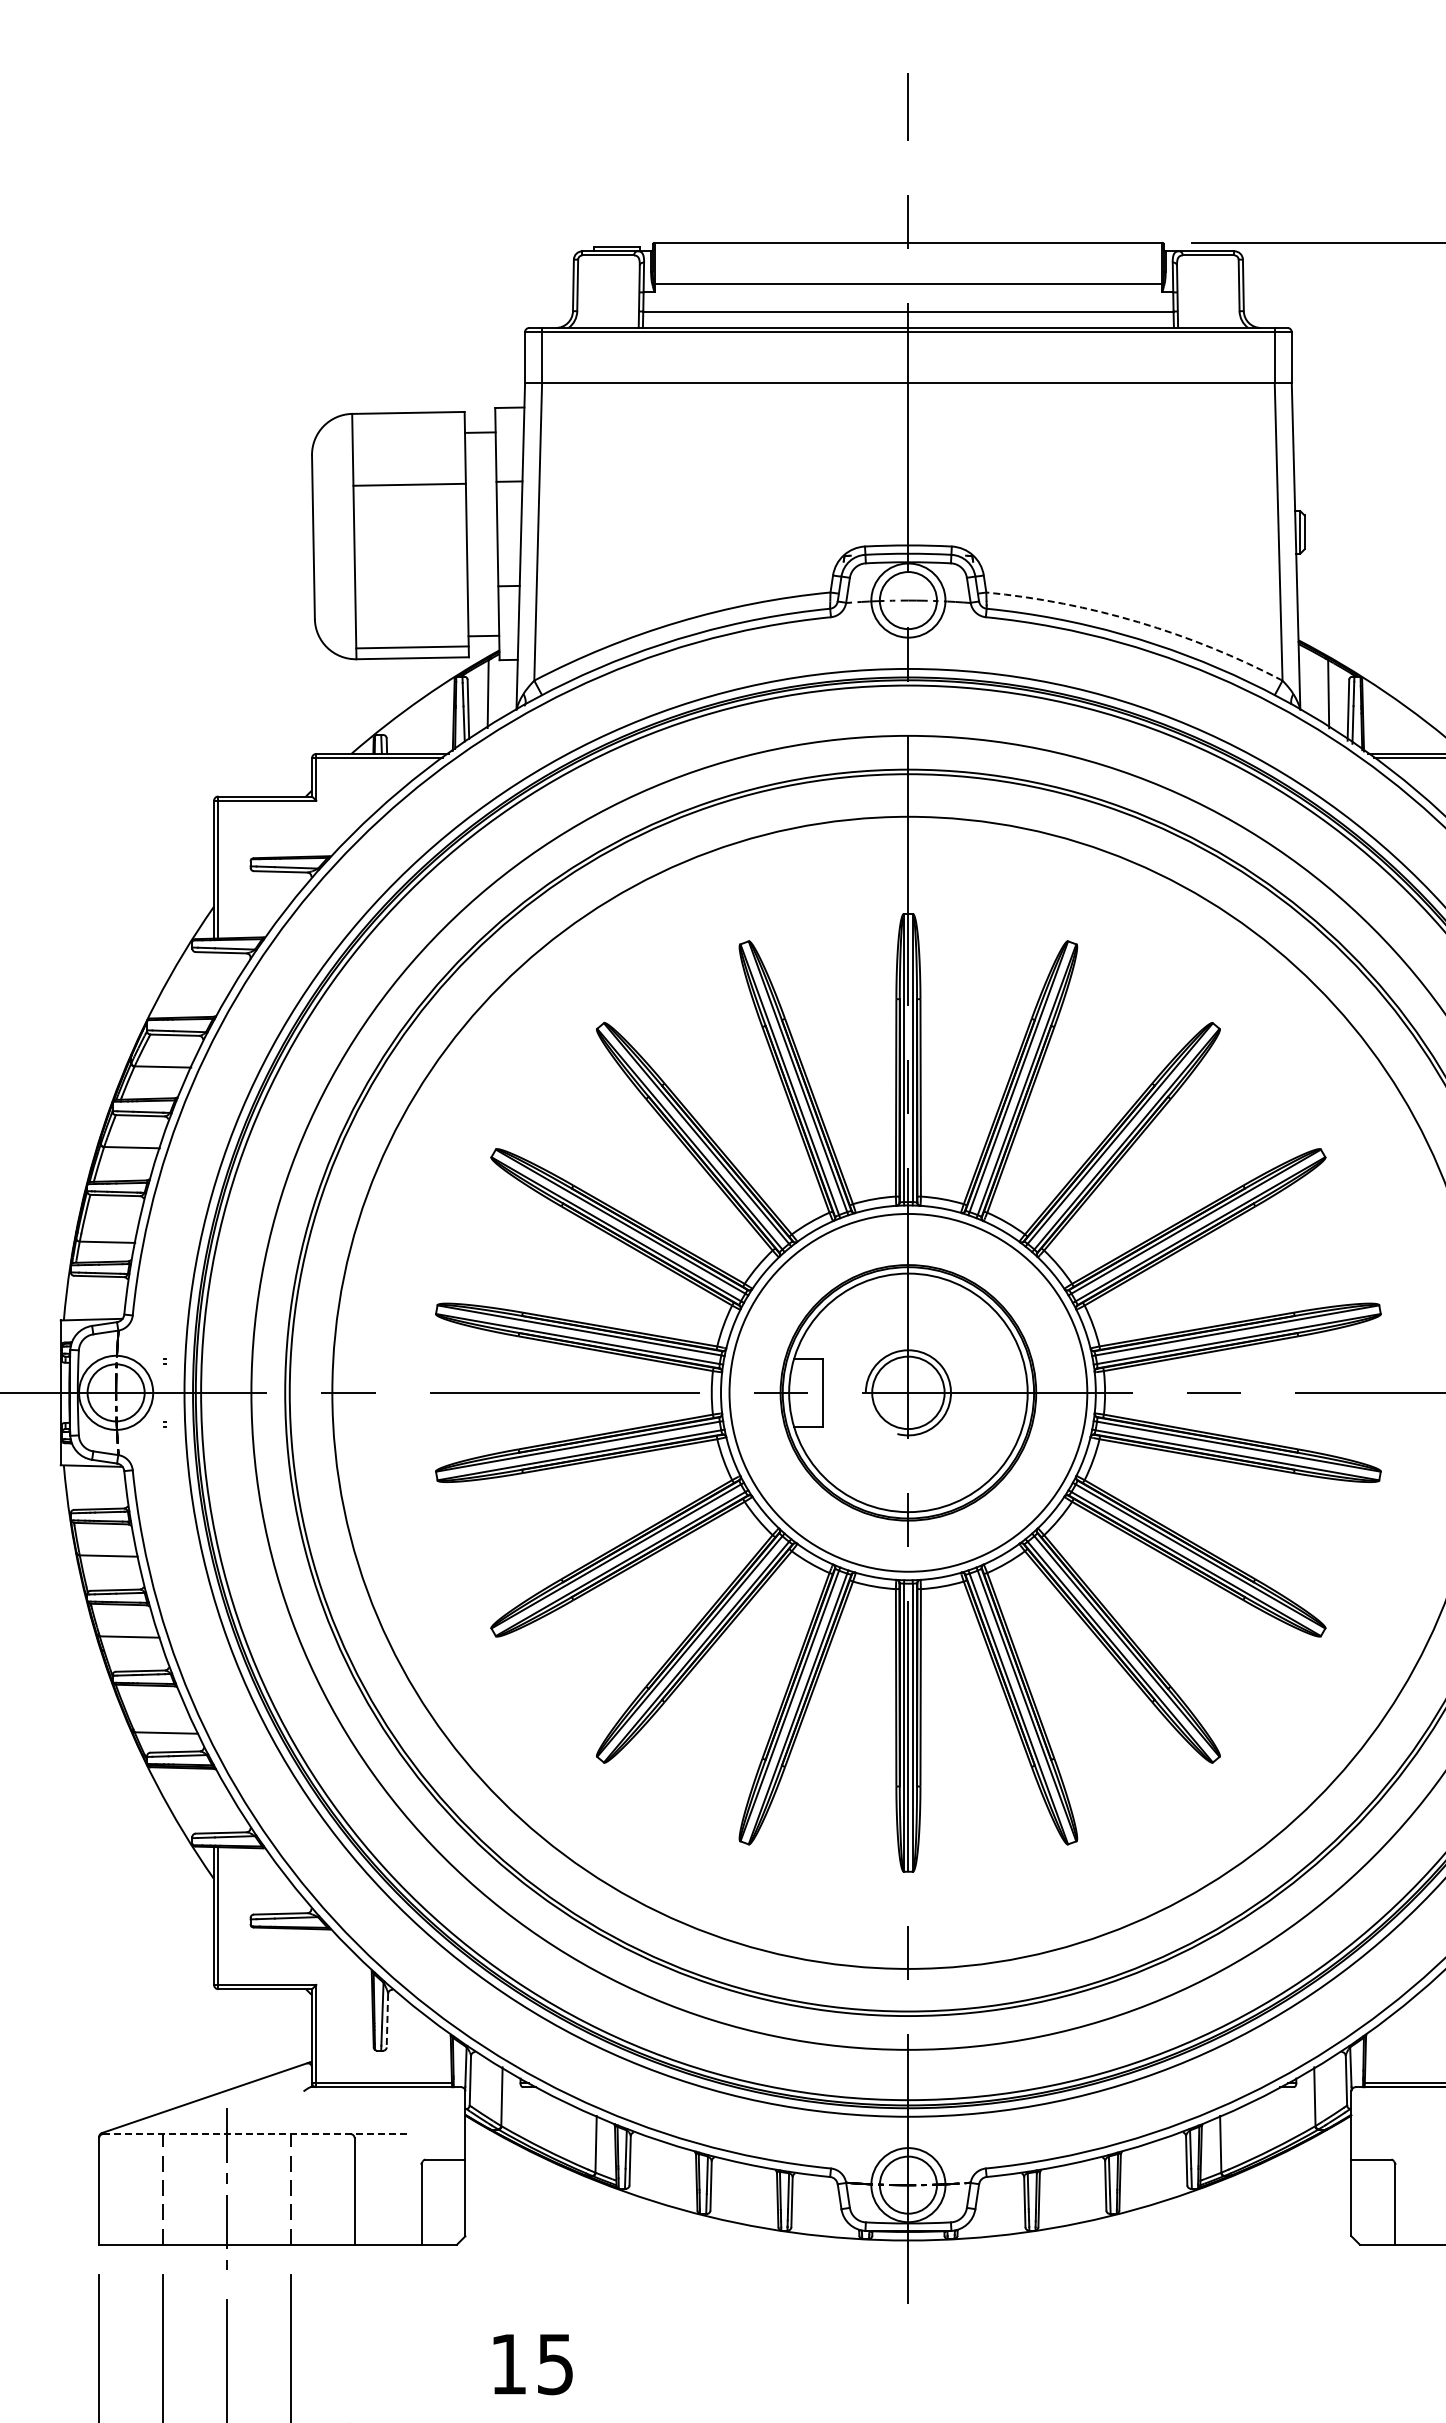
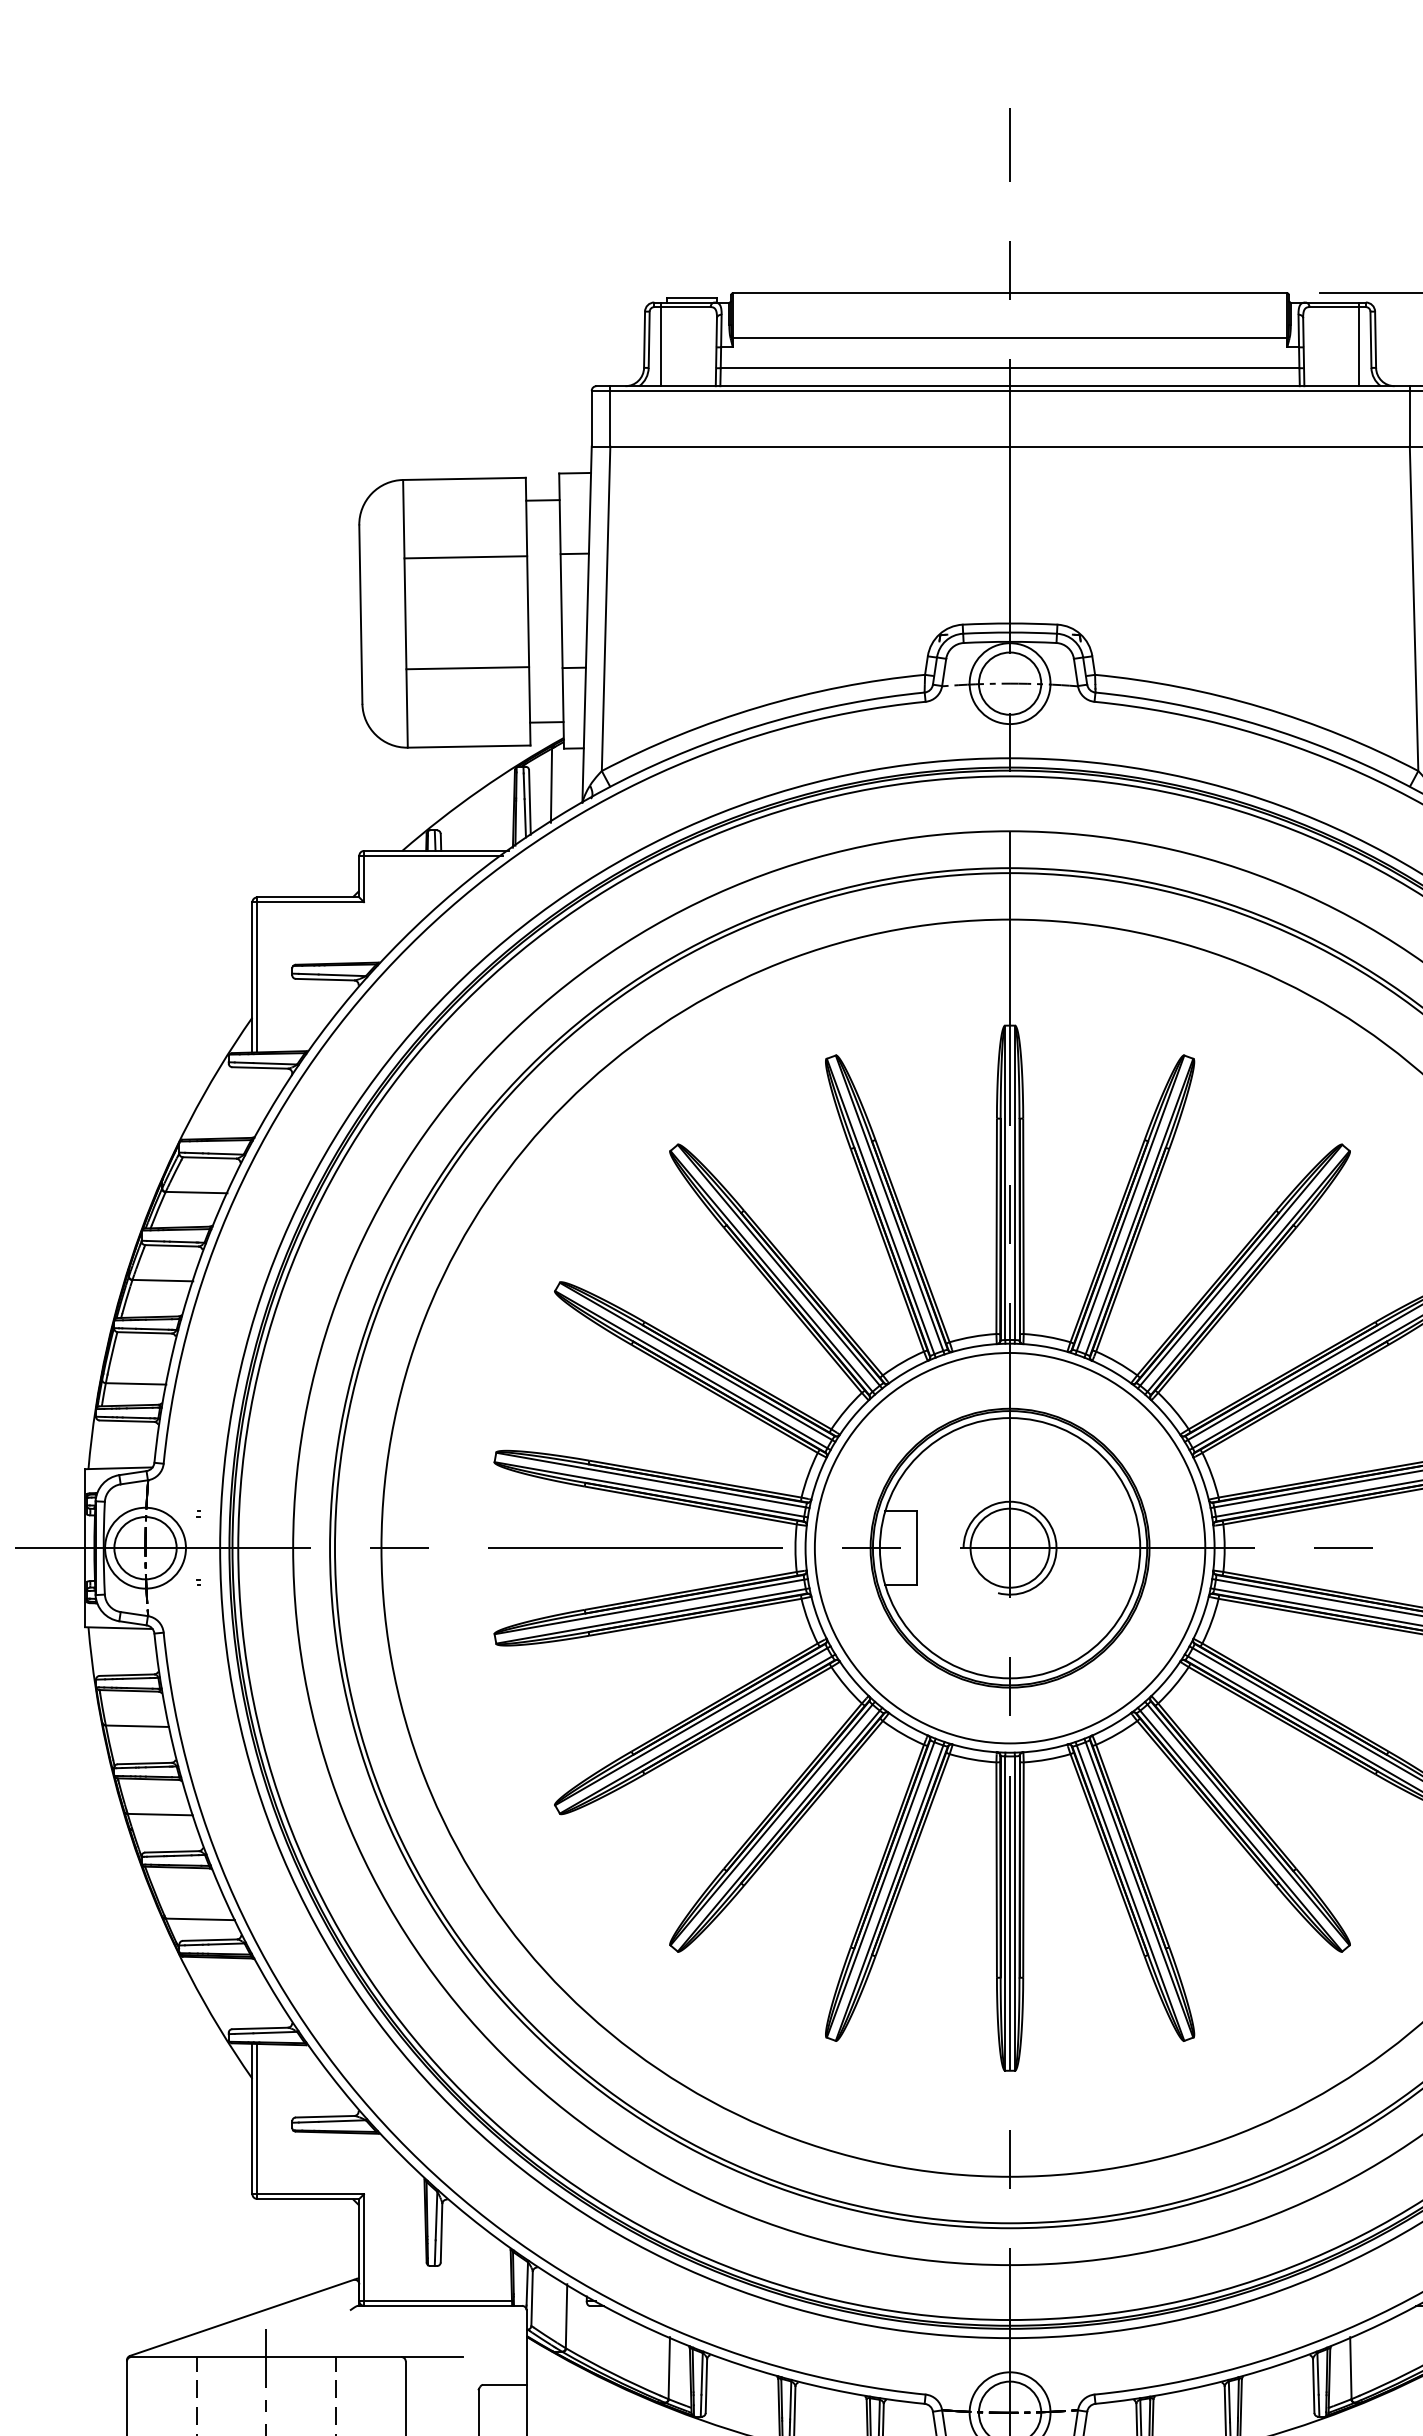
line: (588, 289) -> (660, 344), added
line: (1227, 289) -> (1358, 344), added
arc: (1138, 622) -> (1261, 707), dashed -> solid
line: (412, 647) -> (467, 668), moved
line: (387, 2020) -> (441, 2233), dashed -> solid
line: (255, 2134) -> (297, 2357), dashed -> solid

